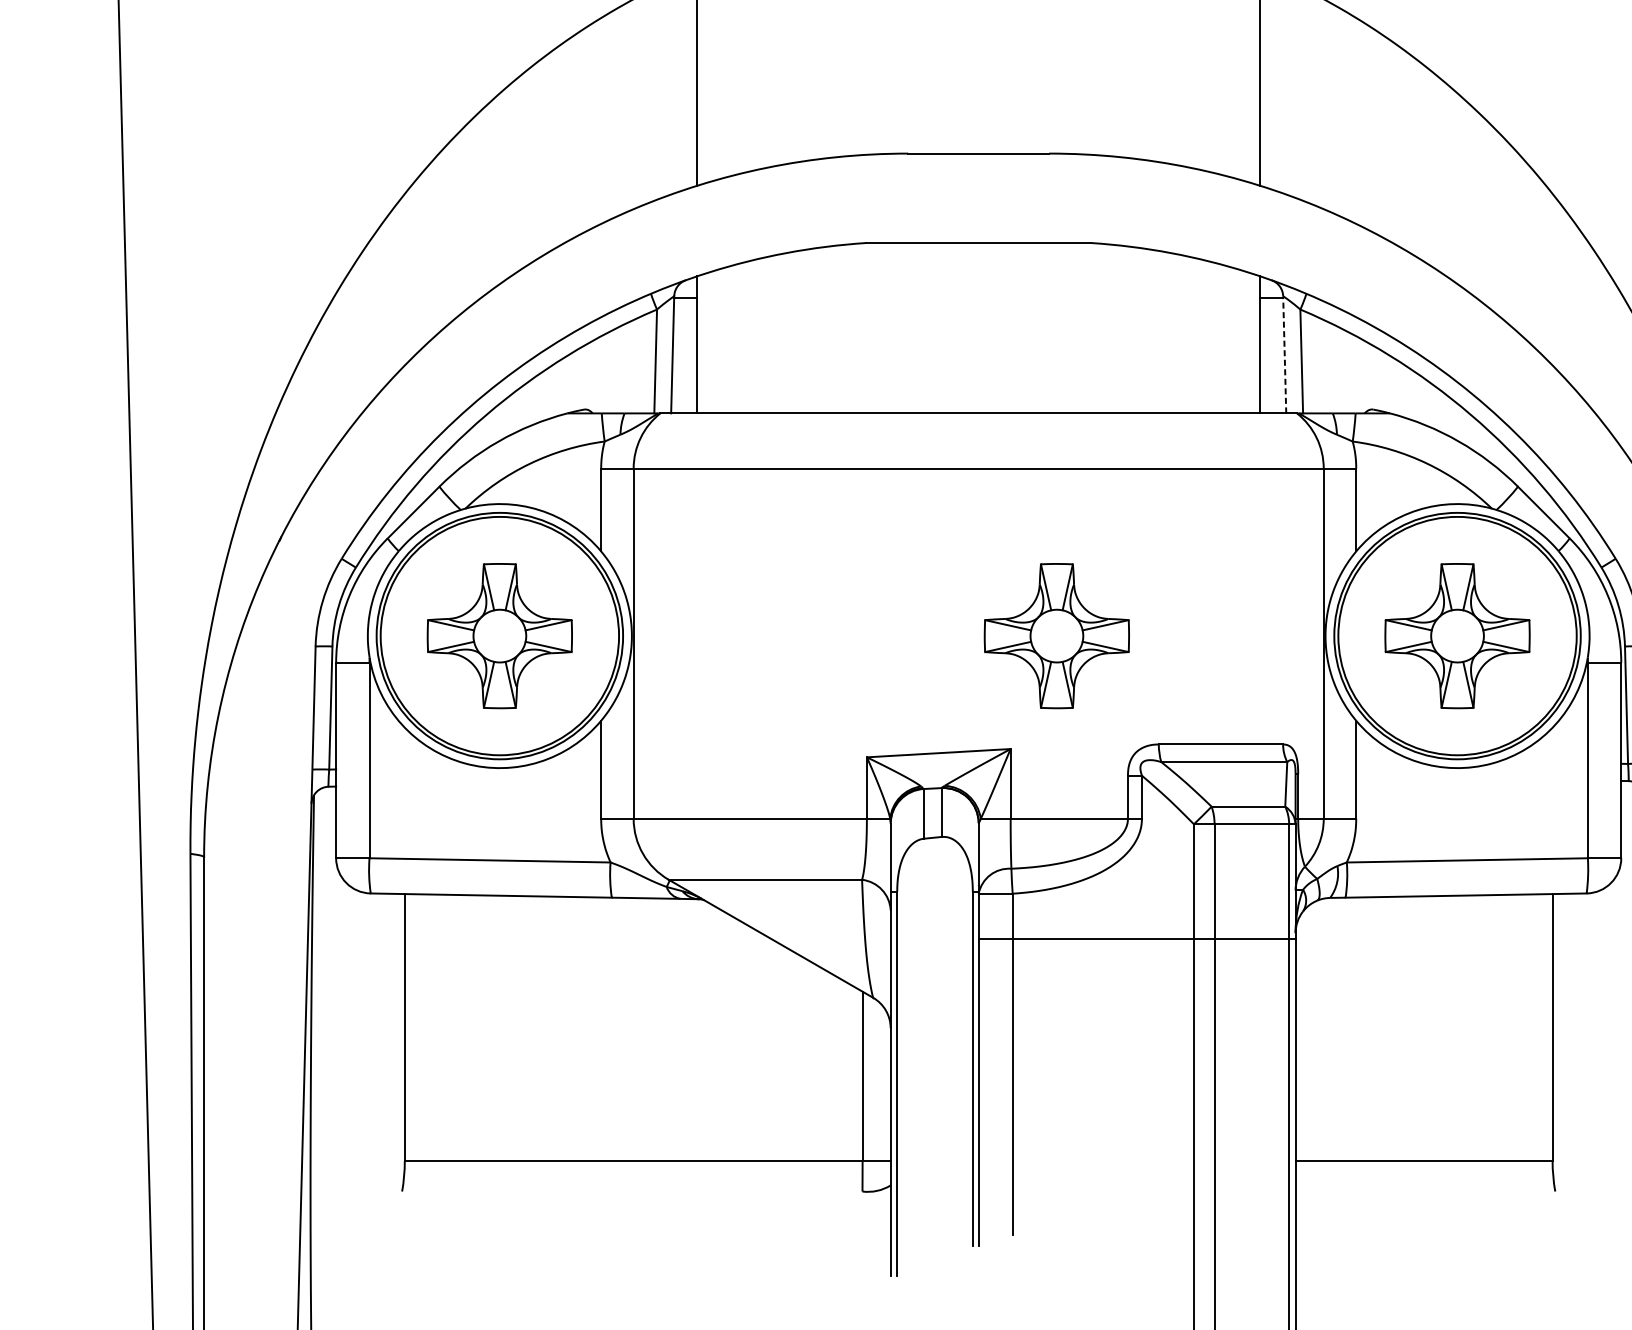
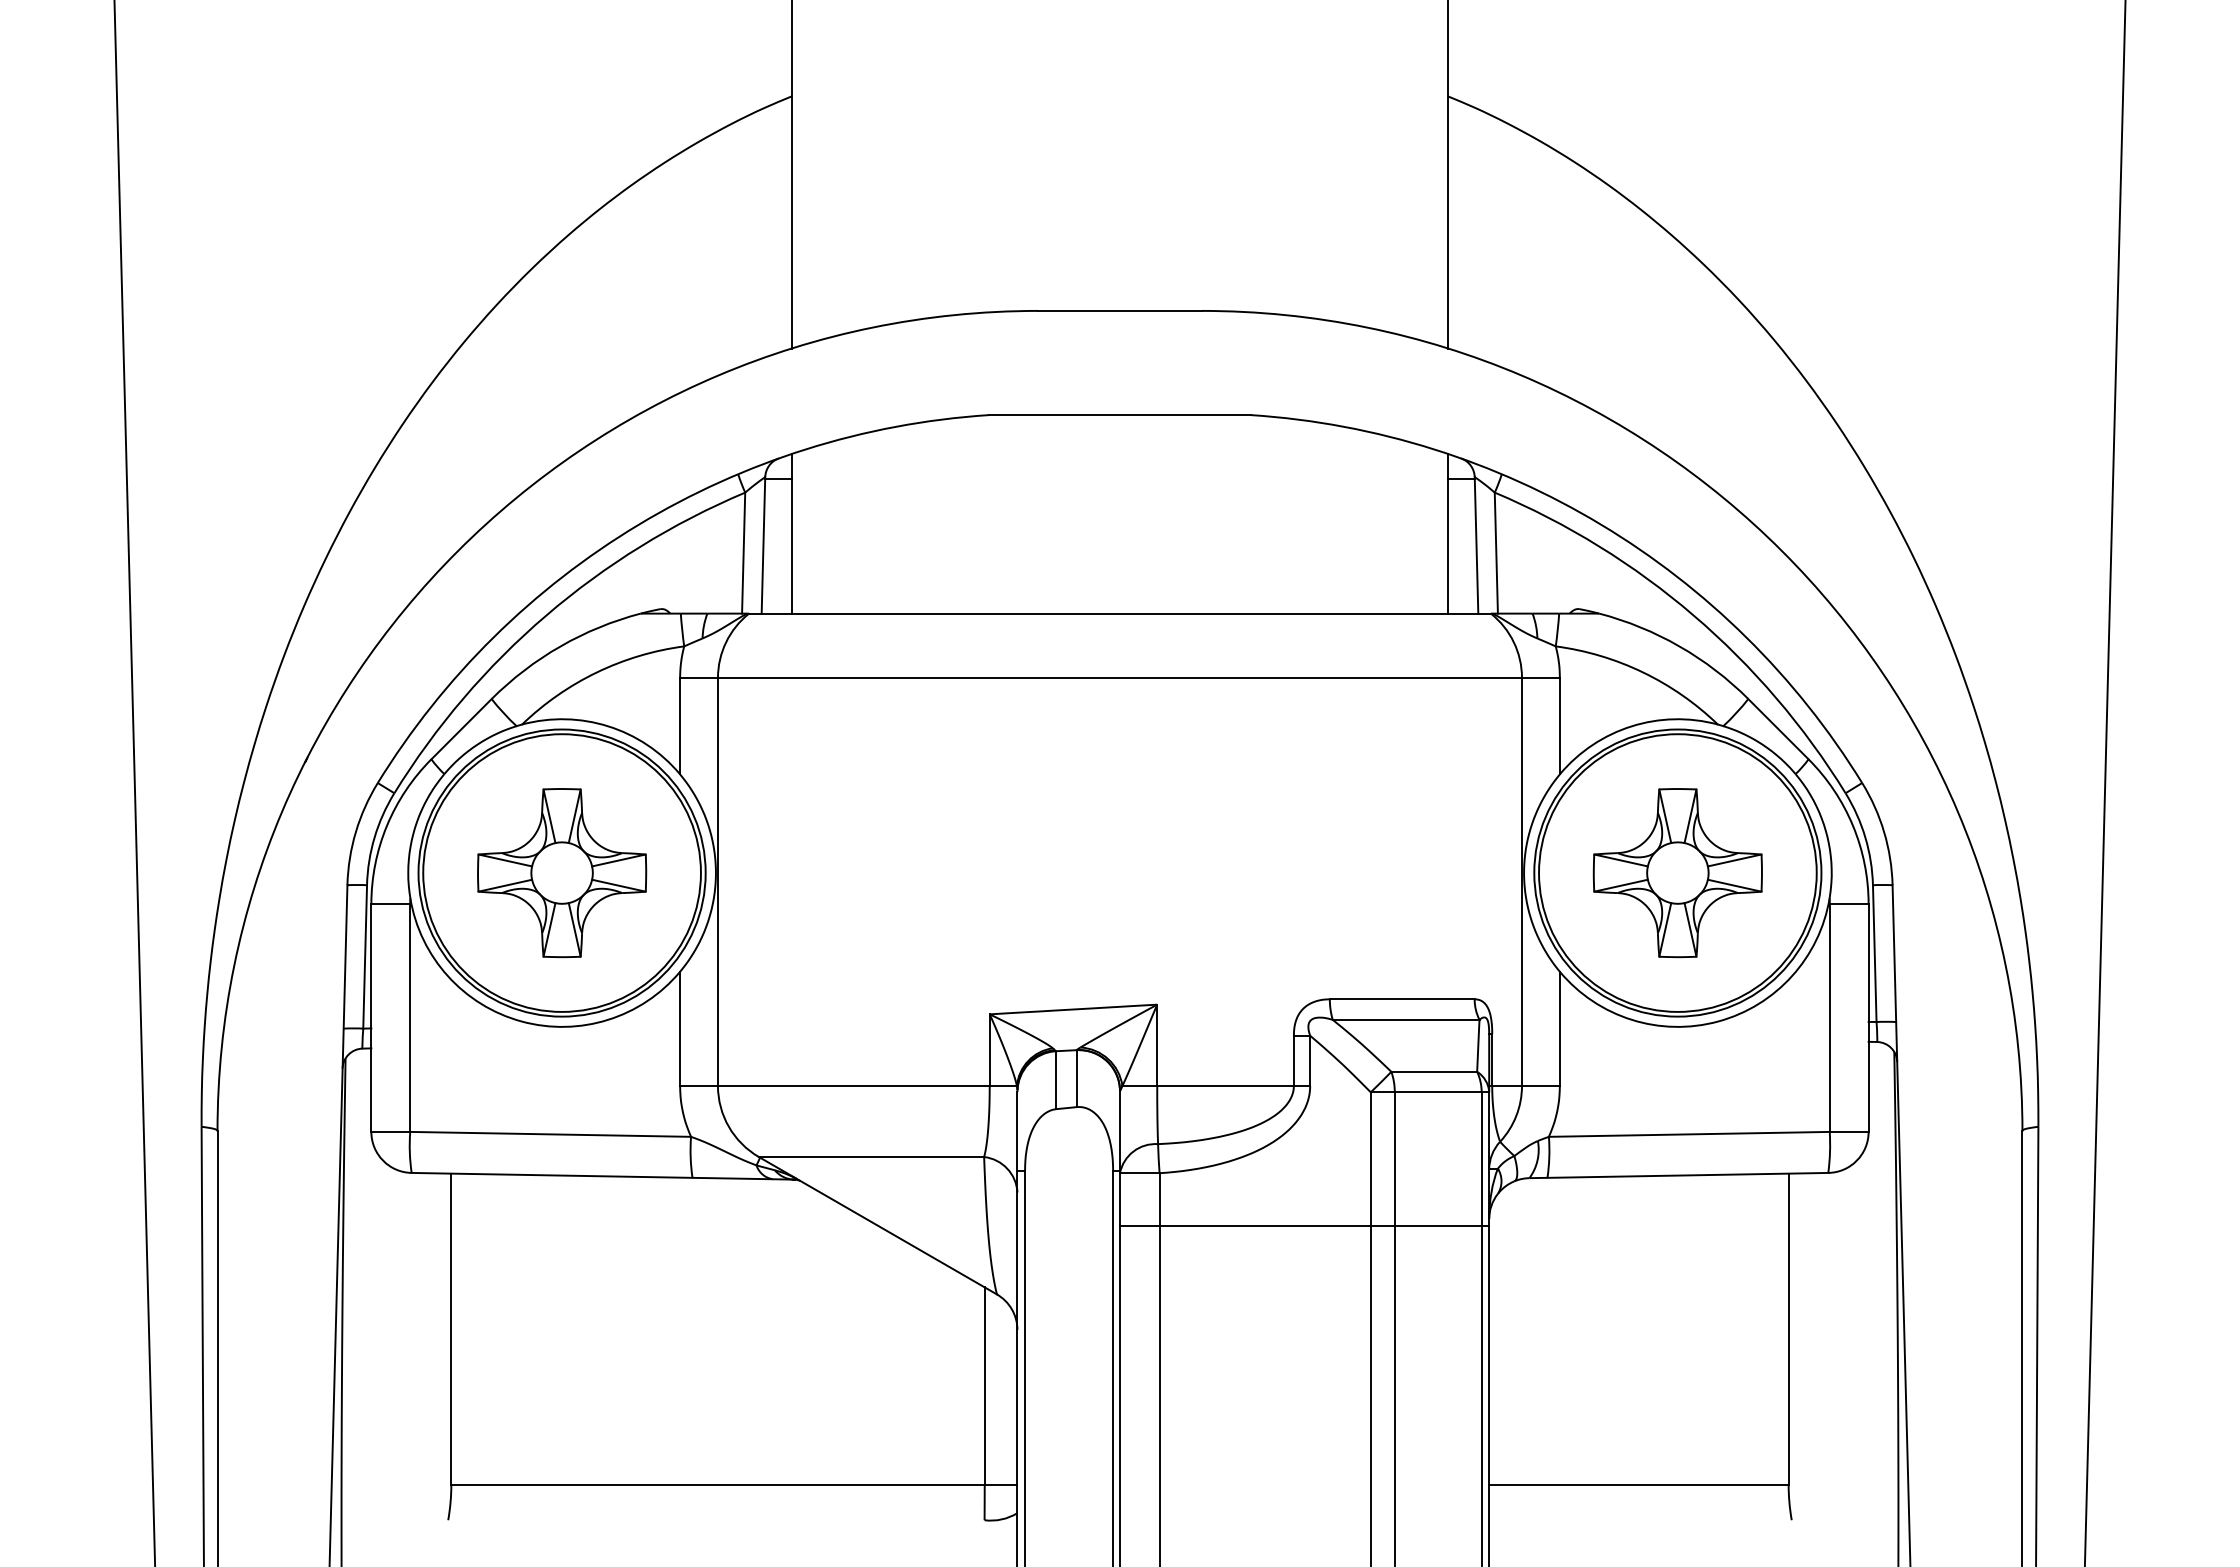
line: (1284, 354) -> (1476, 544), dashed -> solid
part: (1057, 636) -> (1211, 873), removed

